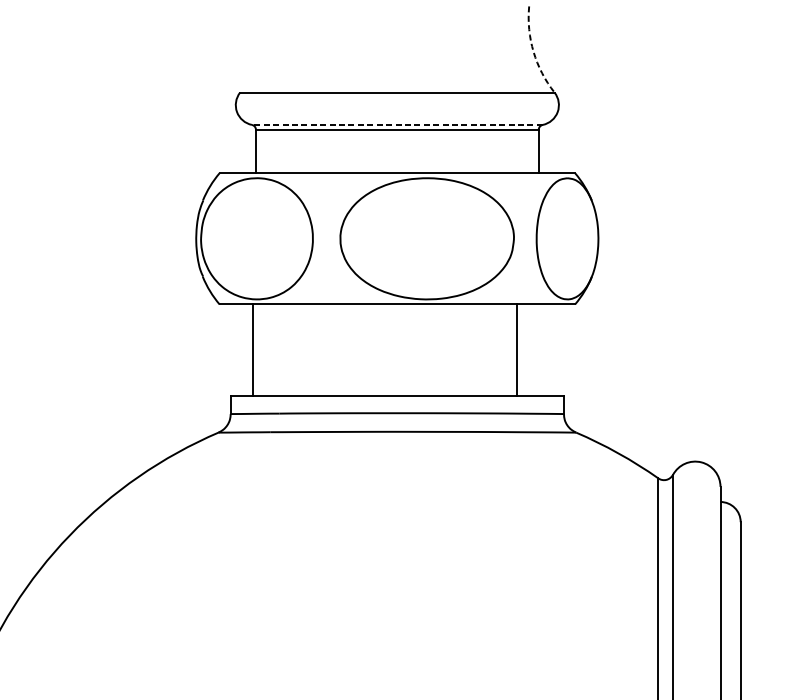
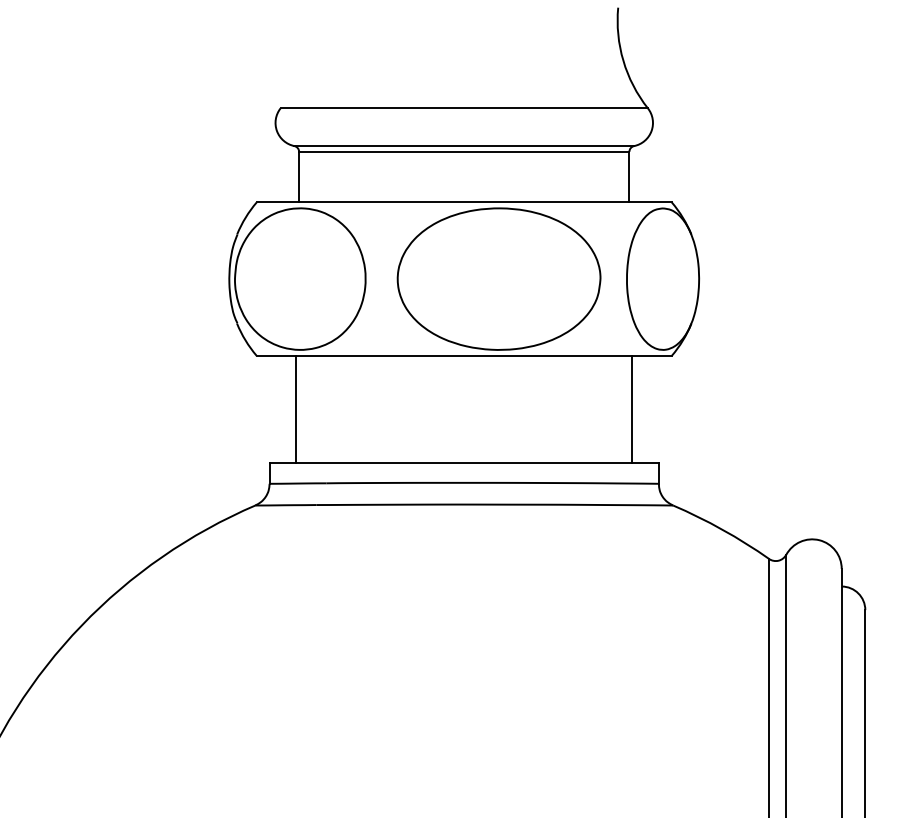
arc: (533, 51) -> (623, 60), dashed -> solid
line: (397, 125) -> (464, 146), dashed -> solid
line: (517, 349) -> (632, 408), moved

